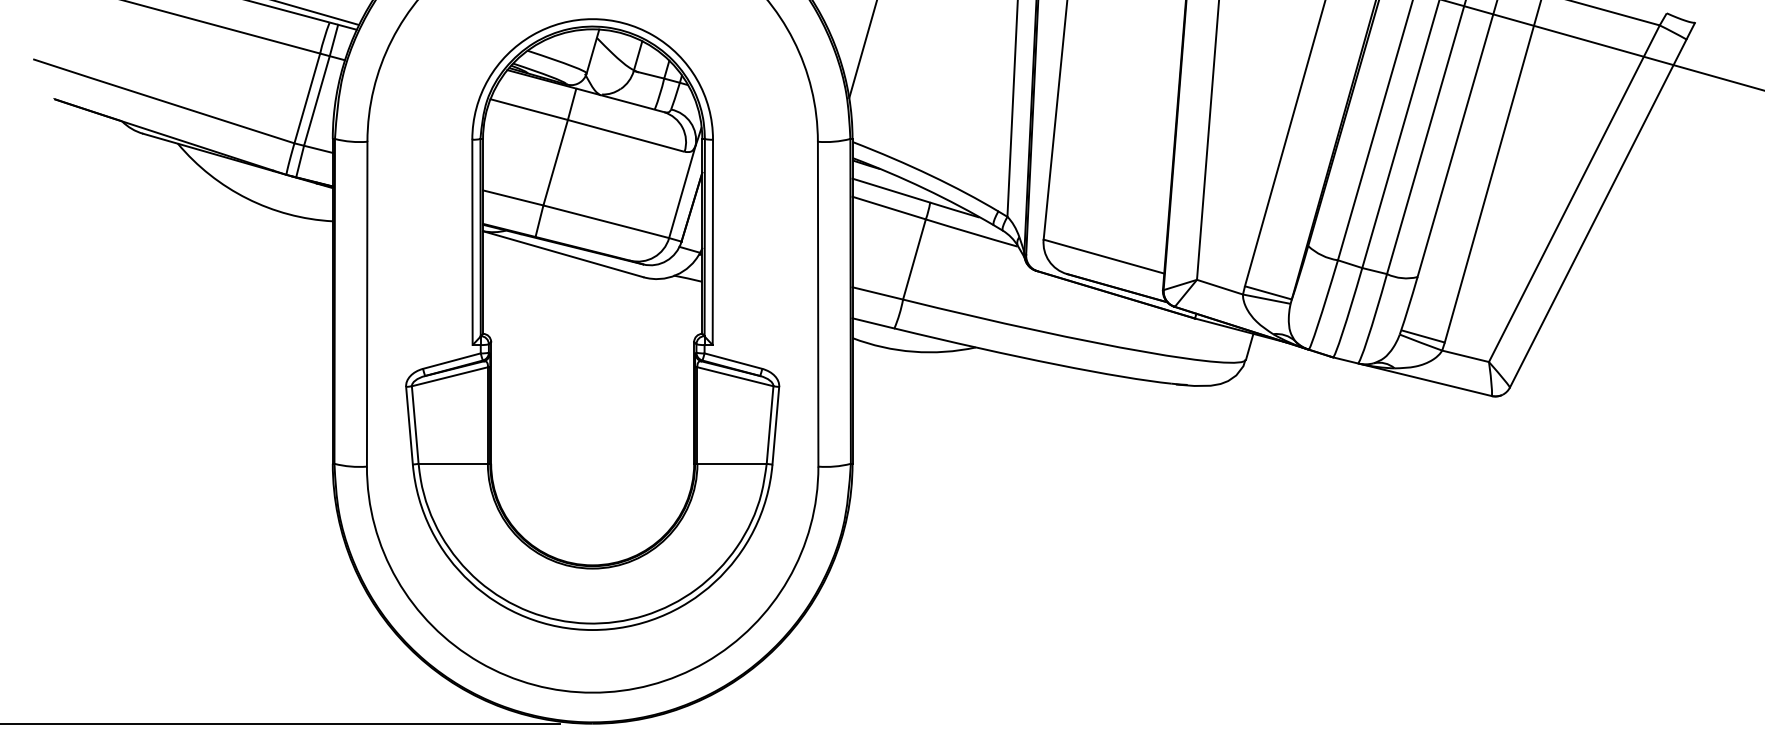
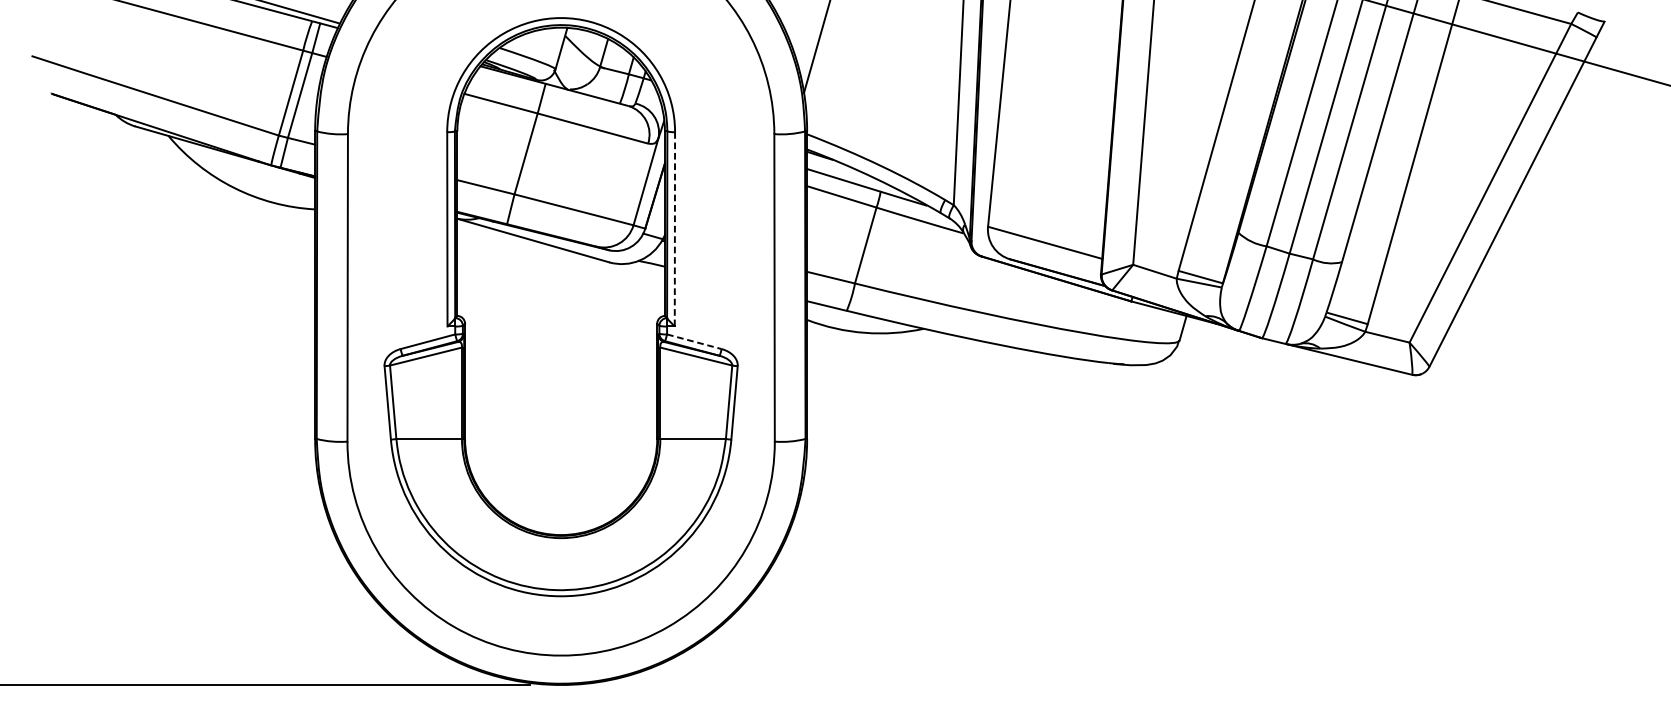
line: (712, 242) -> (674, 229), solid -> dashed
line: (733, 361) -> (694, 342), solid -> dashed

